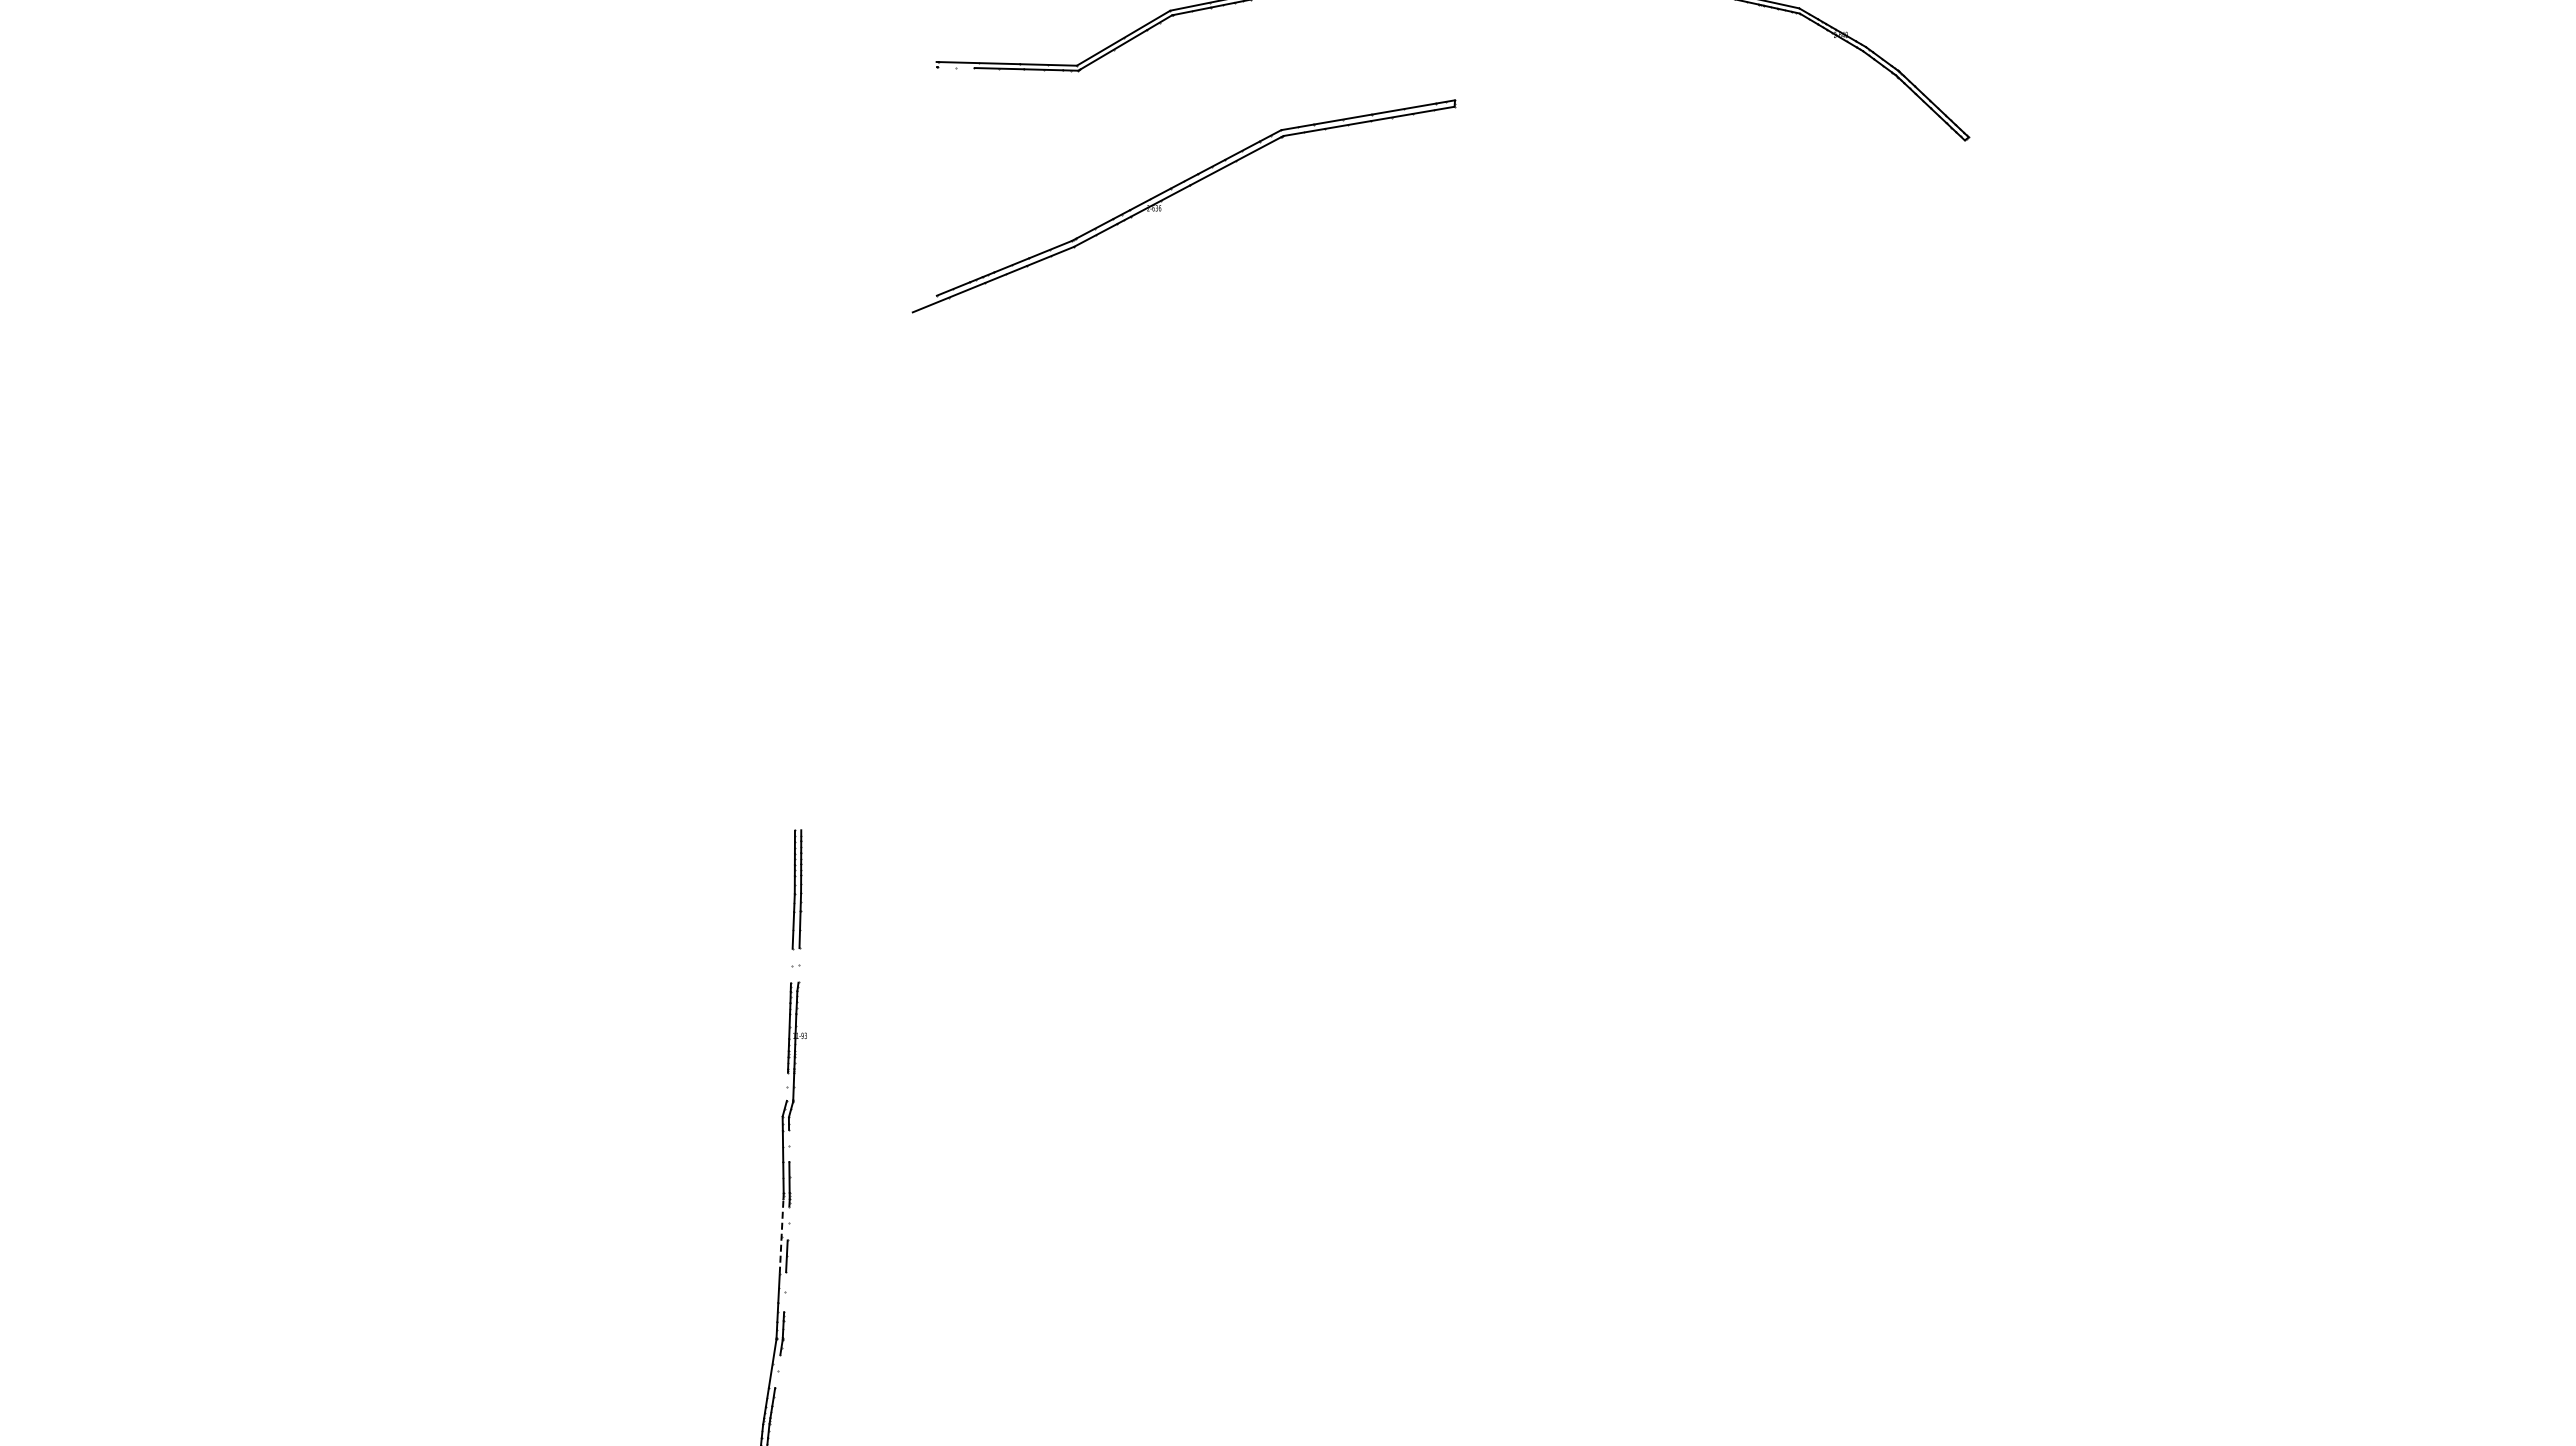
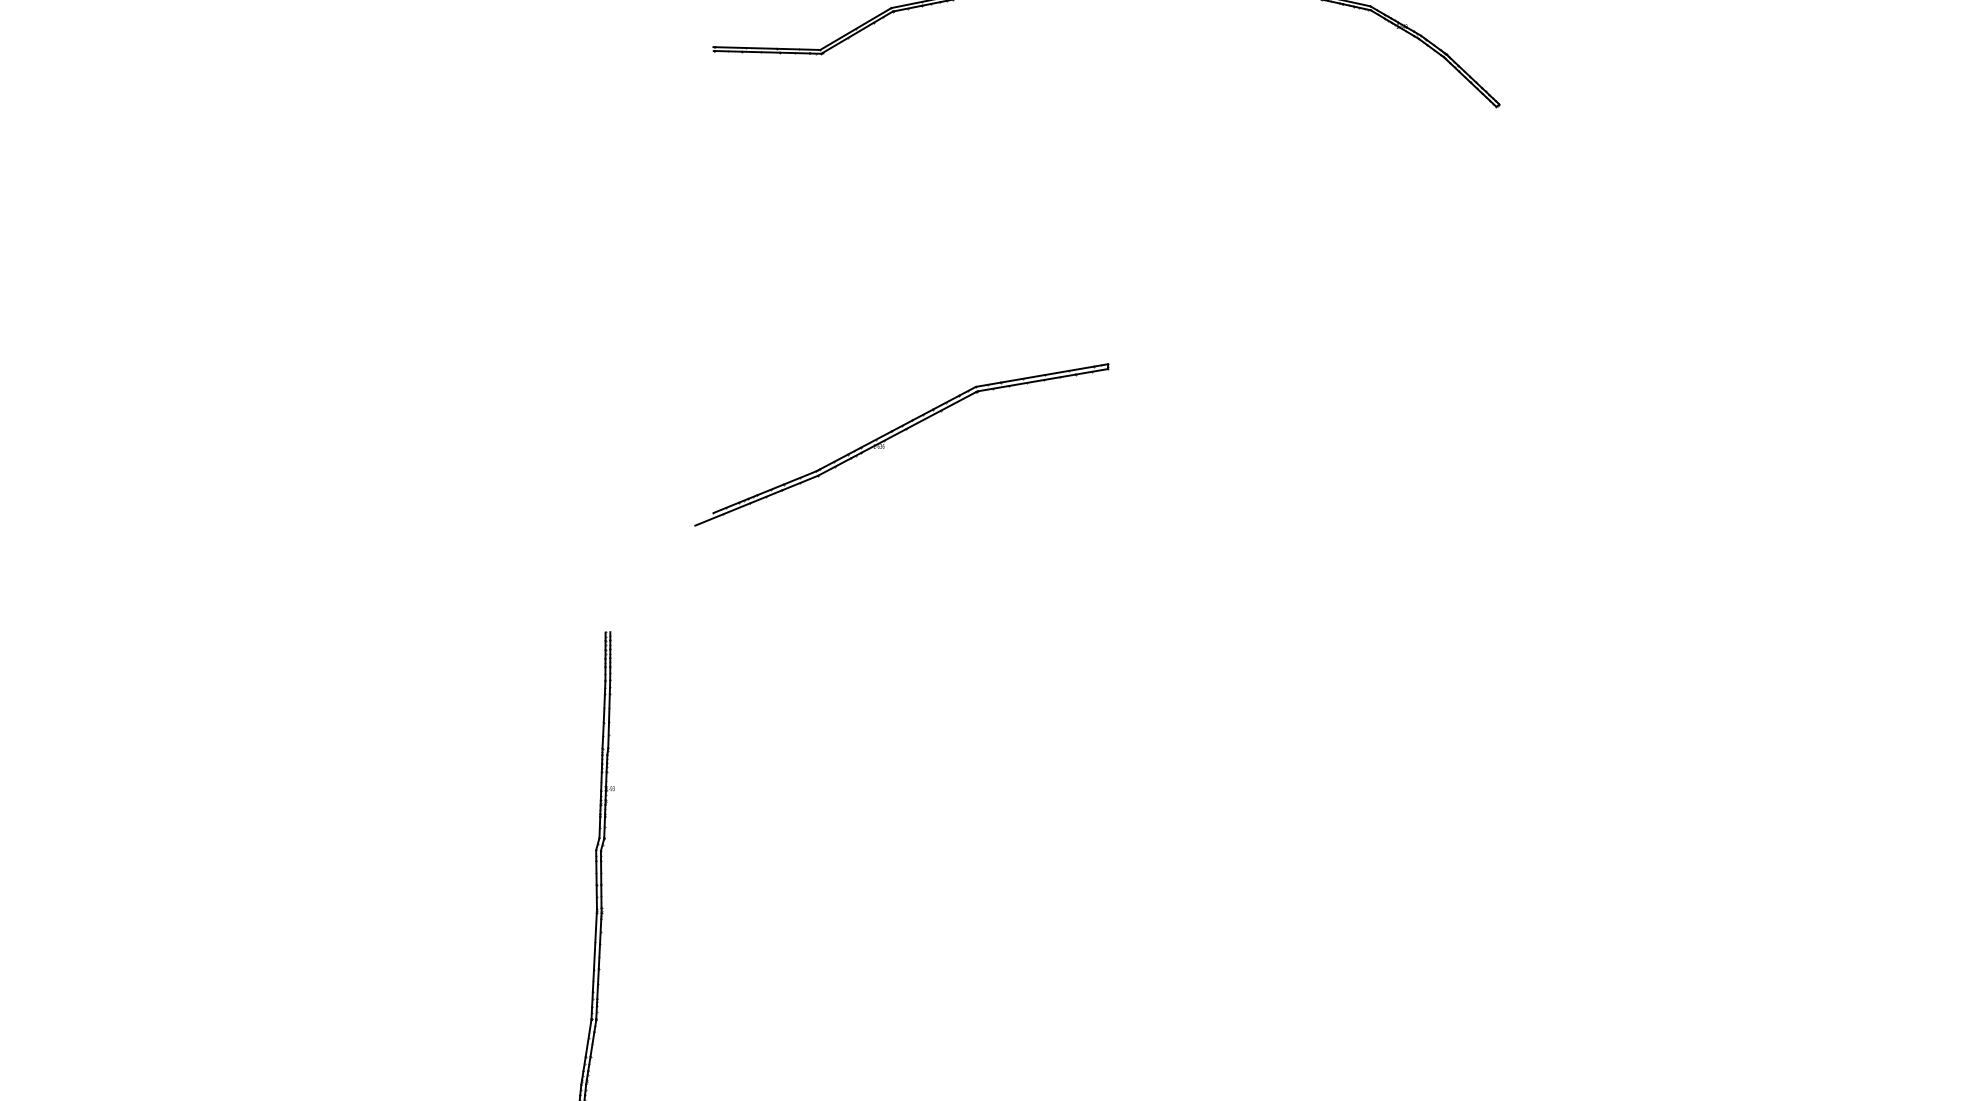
line: (956, 67) -> (728, 51), added
part: (1177, 193) -> (896, 435), moved
line: (791, 965) -> (602, 735), added
line: (798, 965) -> (608, 735), added
line: (786, 1086) -> (599, 827), added
line: (789, 1145) -> (601, 872), added
line: (788, 1223) -> (600, 931), added
line: (781, 1236) -> (595, 941), dashed -> solid
line: (785, 1291) -> (598, 983), added
line: (777, 1371) -> (592, 1044), added

